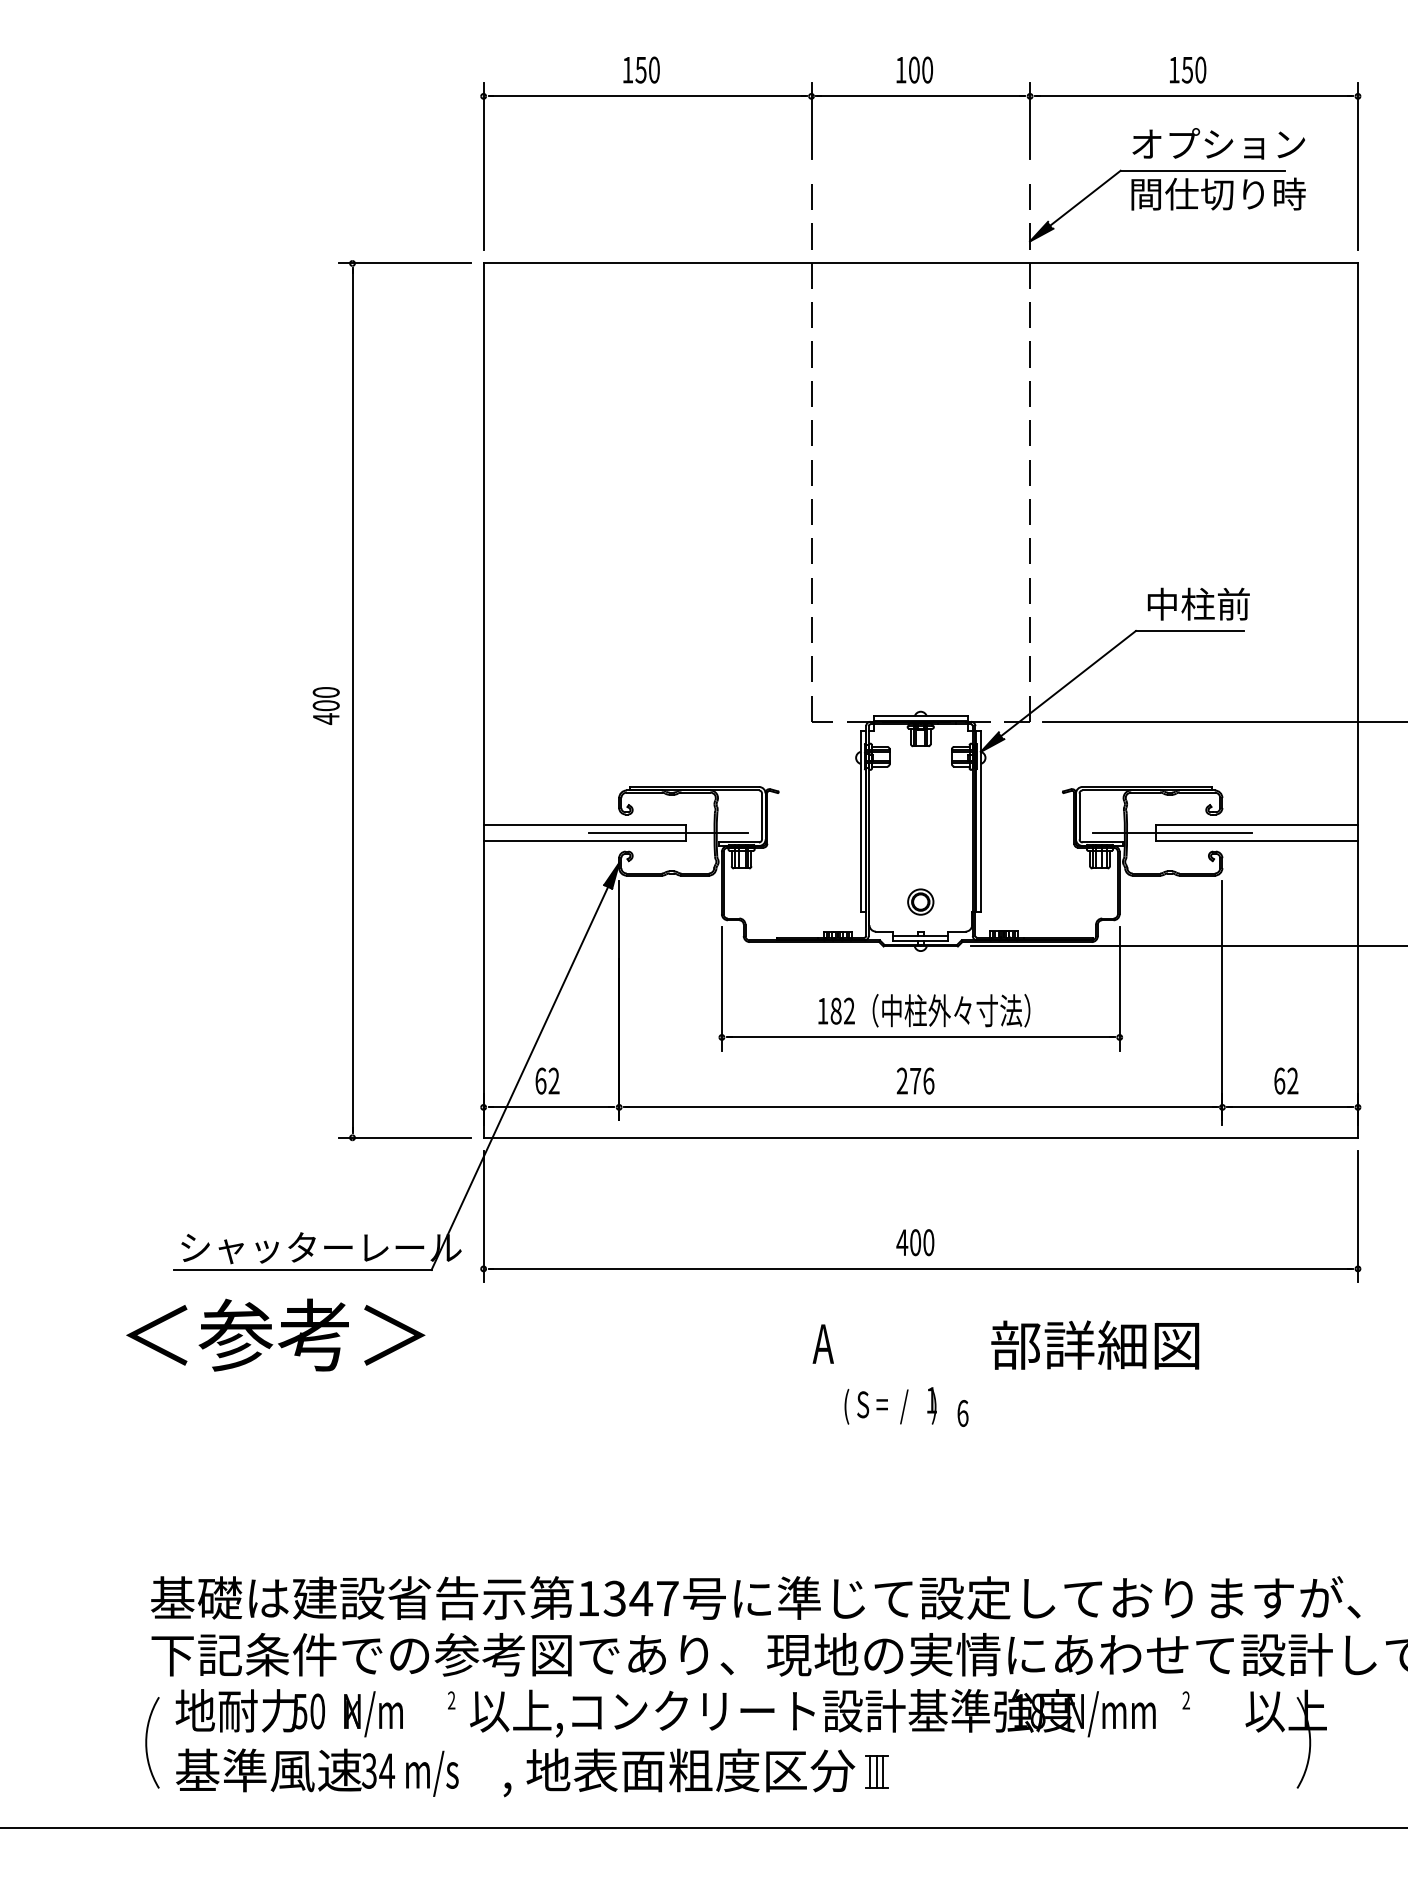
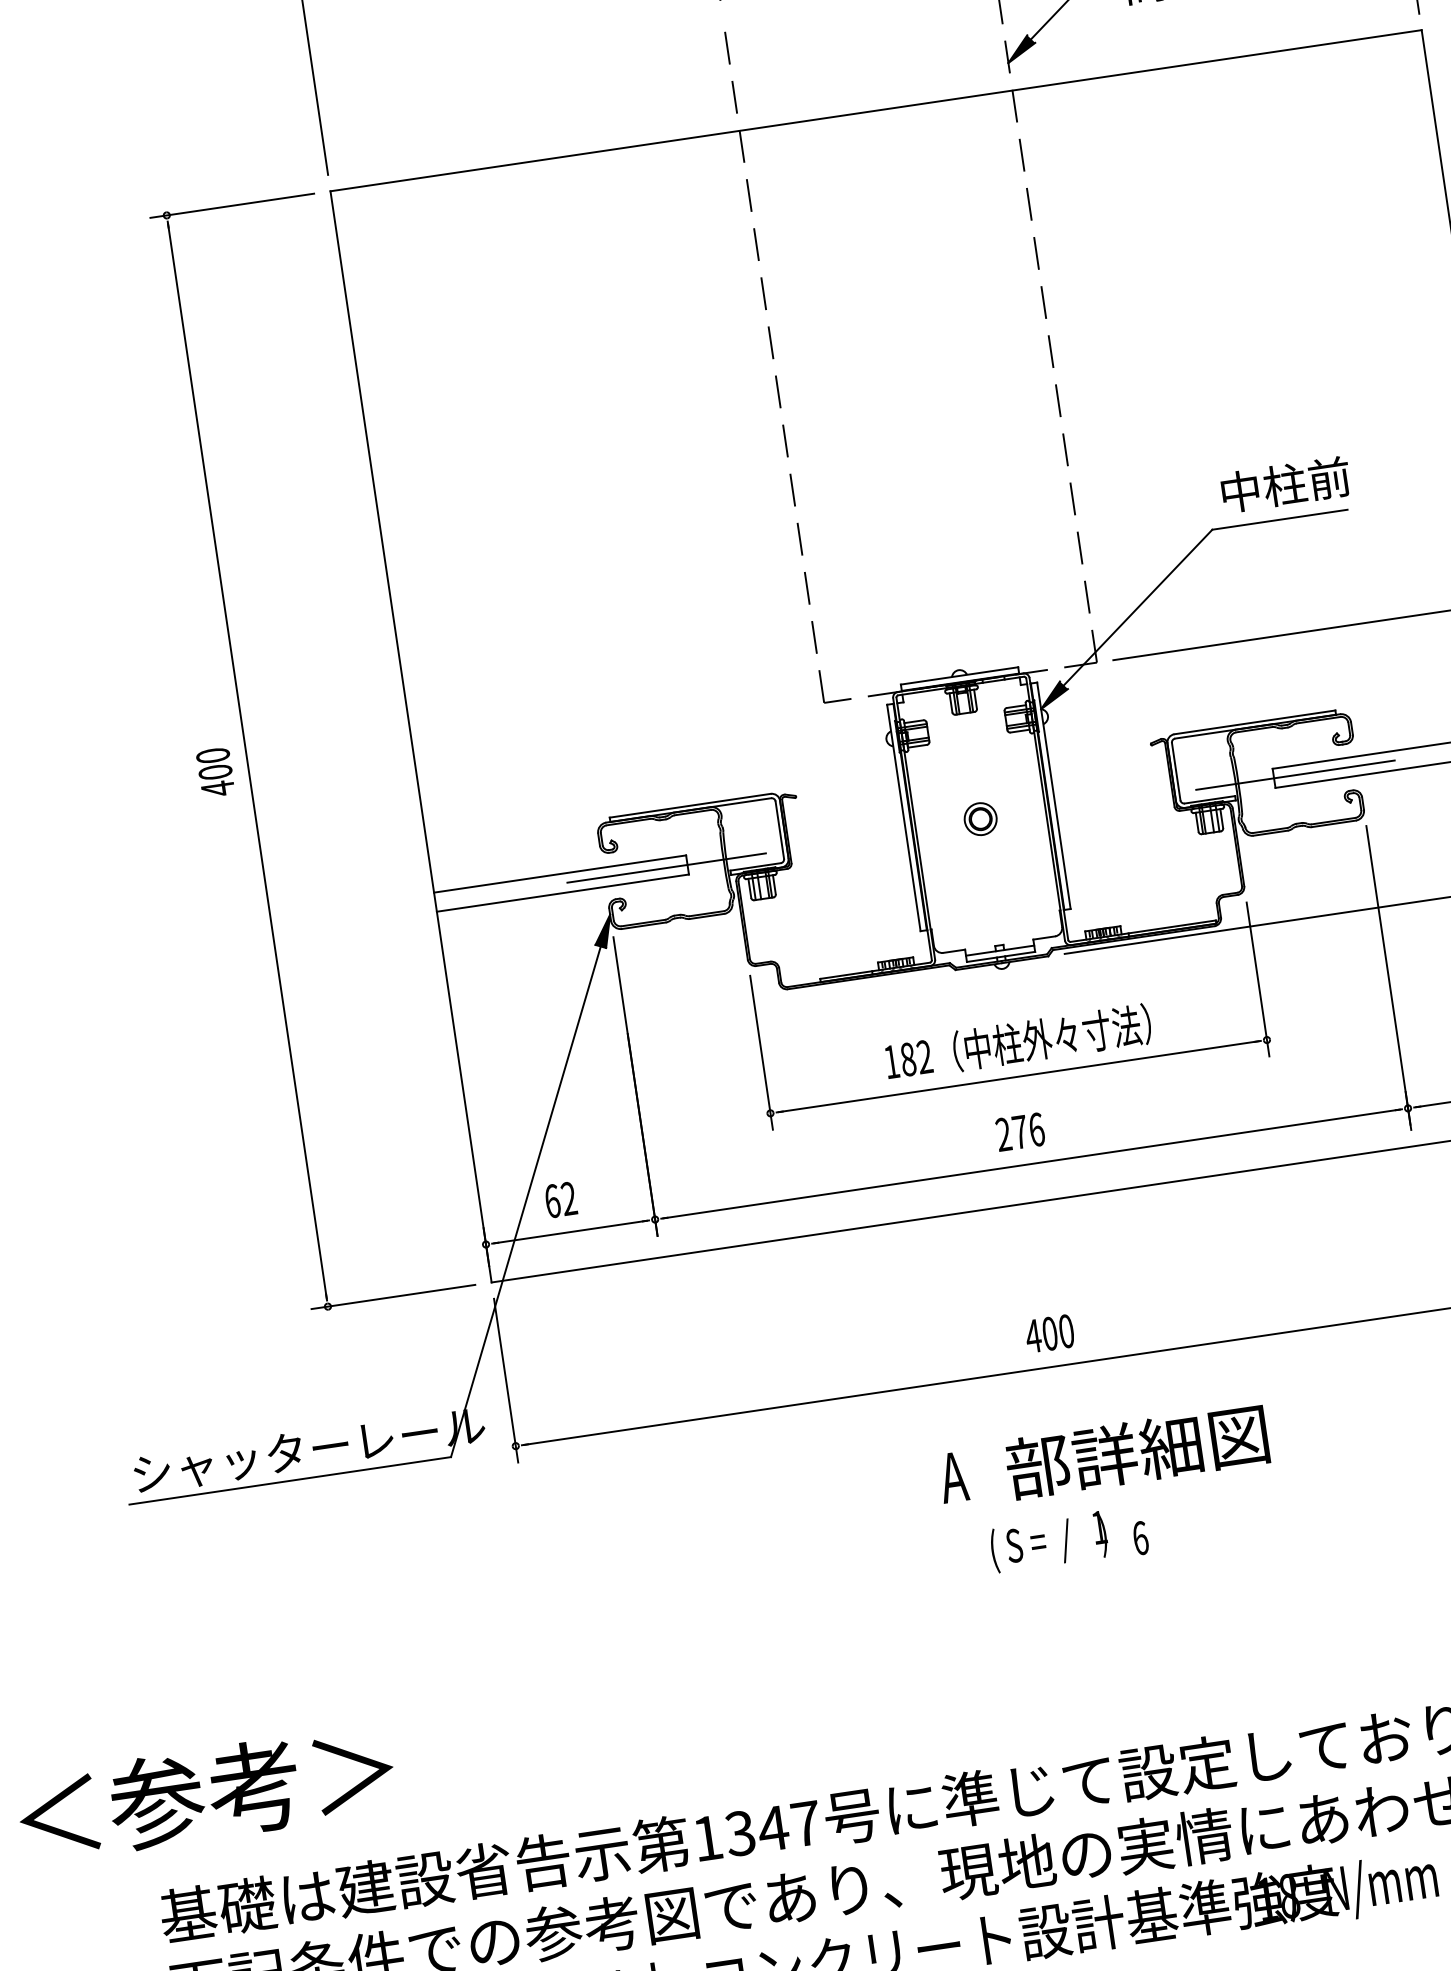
part: (920, 901) -> (980, 818), moved
text: (275, 1334) -> (206, 1793), moved
text: (1095, 1344) -> (1137, 1450), moved

